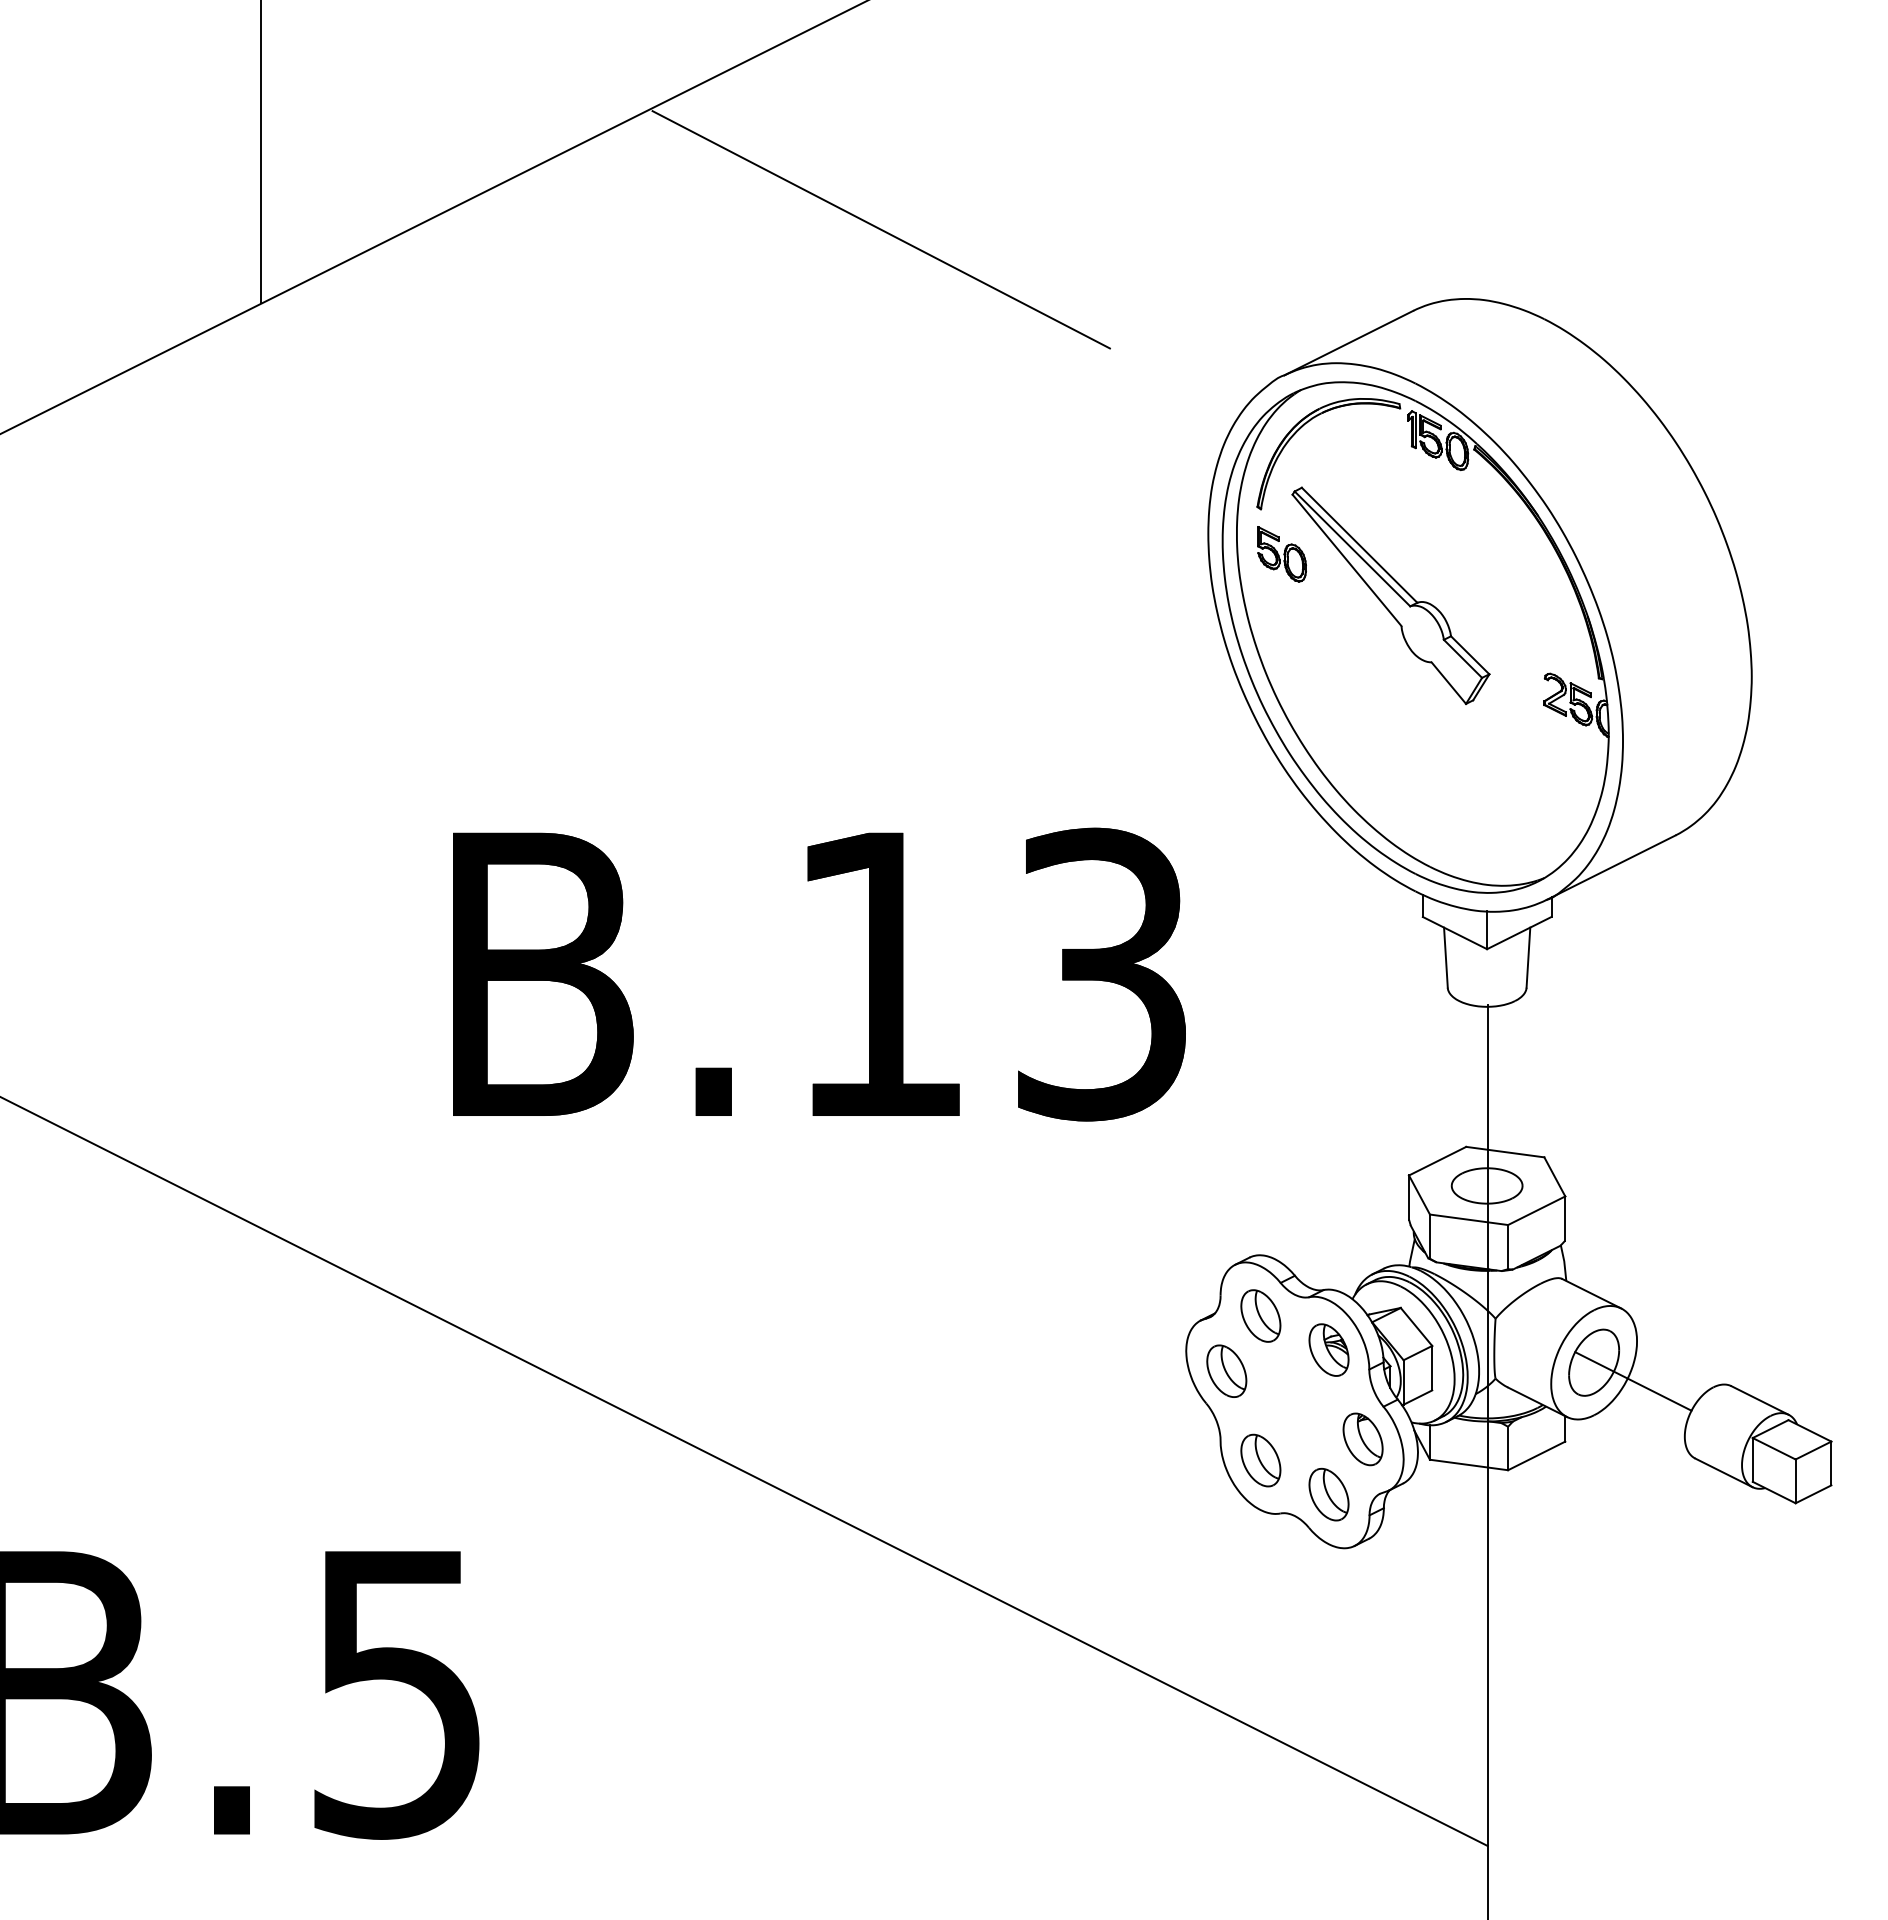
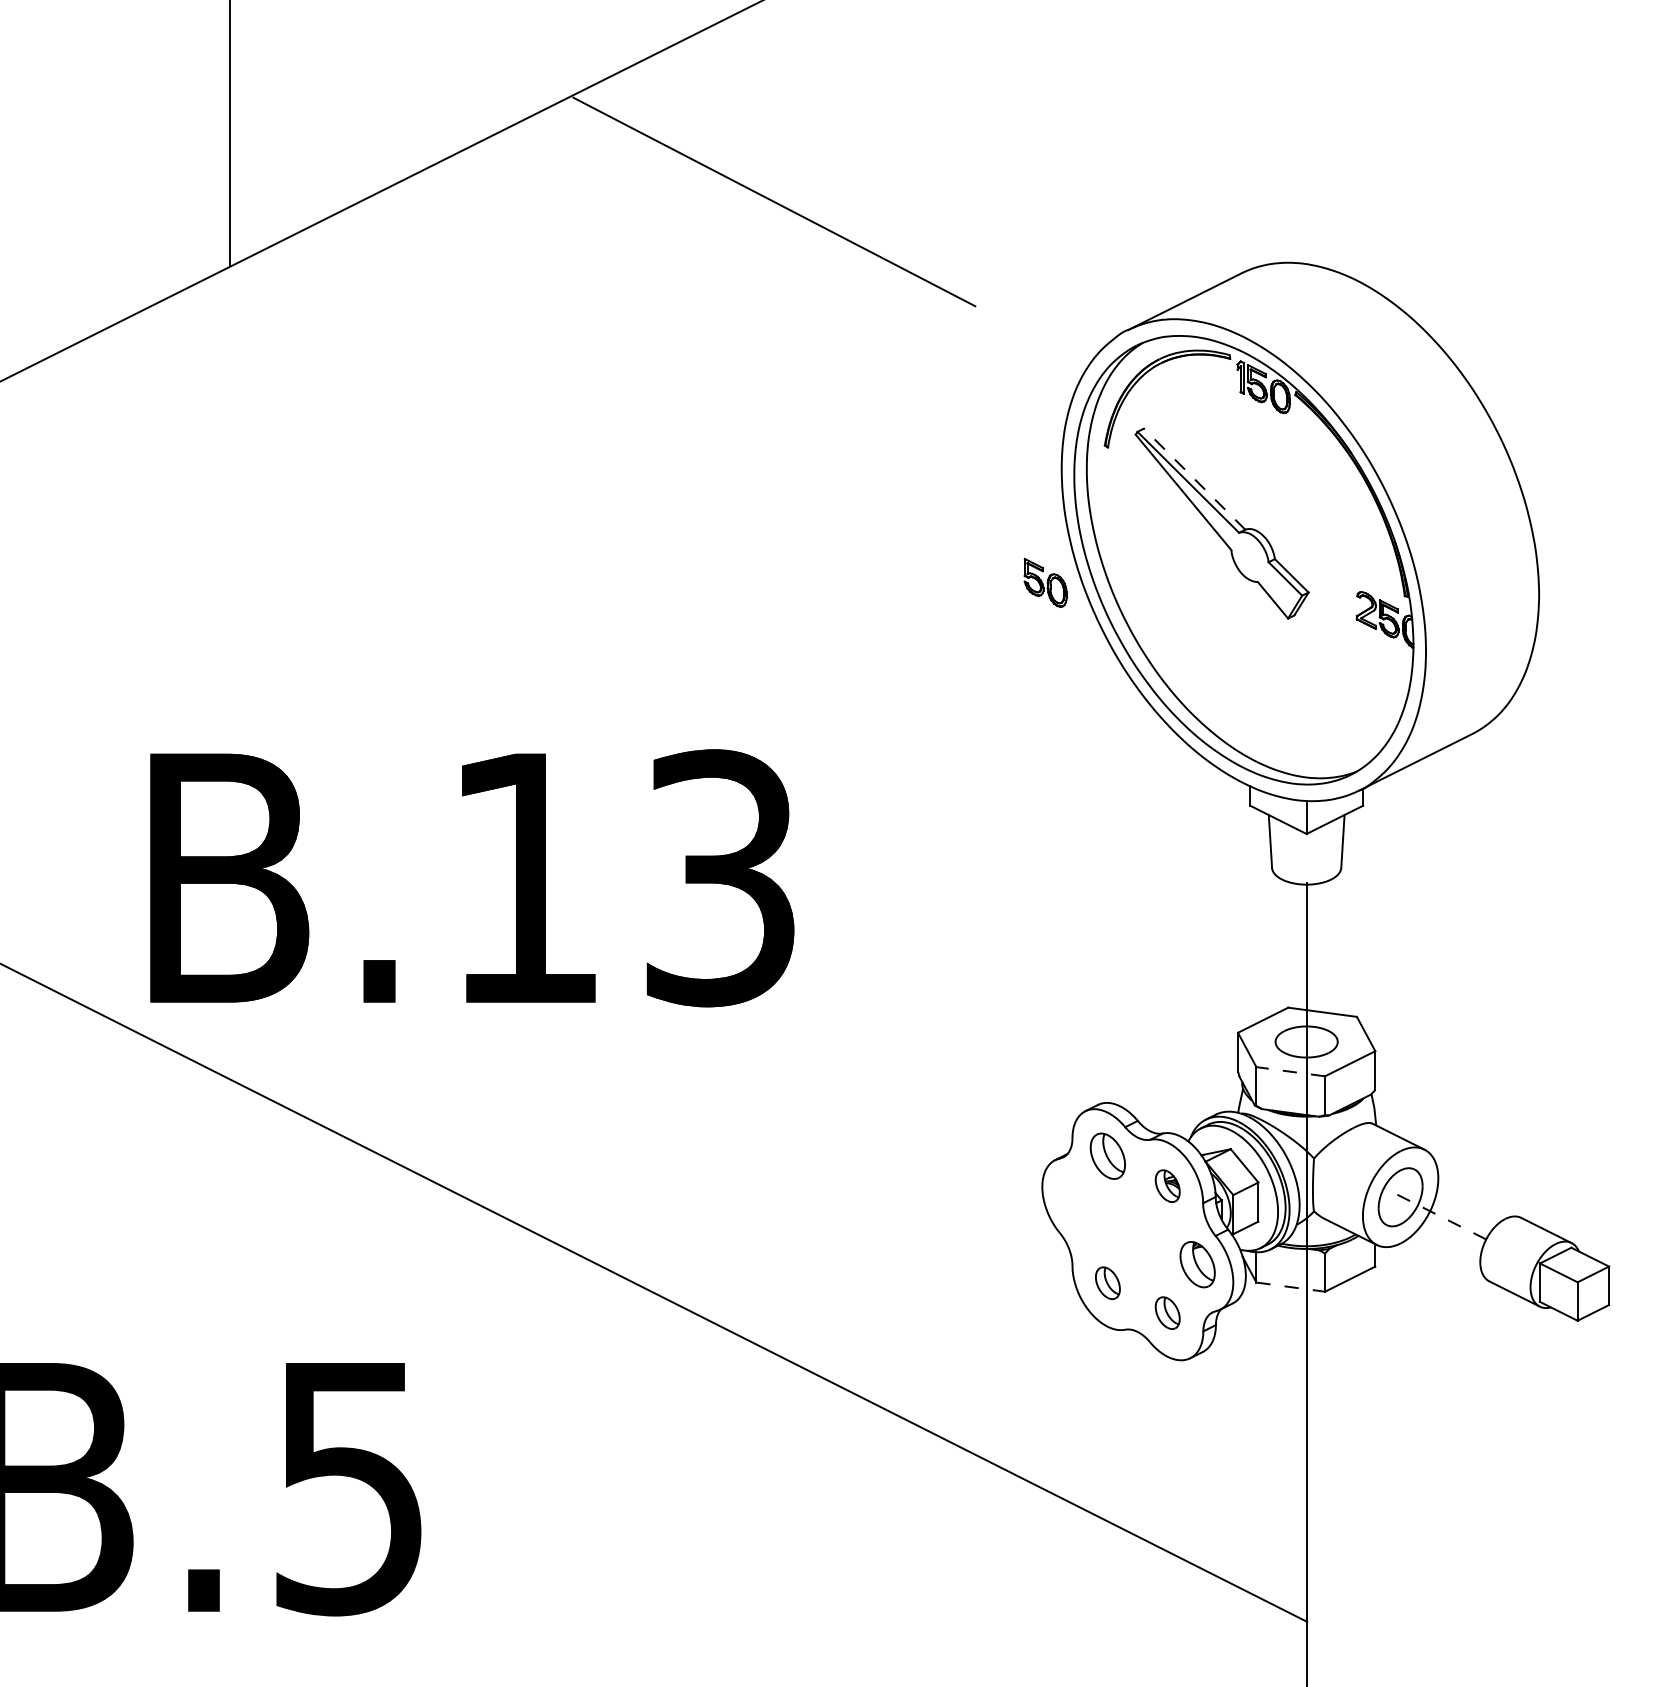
line: (1359, 545) -> (1194, 479), solid -> dashed
part: (1281, 554) -> (1045, 583), moved
text: (819, 974) -> (472, 878), moved
line: (1468, 1219) -> (1290, 1071), solid -> dashed
part: (1328, 1349) -> (1167, 1185), size x0.7
part: (1226, 1370) -> (1077, 1204), removed
line: (1632, 1381) -> (1434, 1213), solid -> dashed
part: (1260, 1460) -> (1107, 1283), size x0.7
line: (1469, 1465) -> (1291, 1287), solid -> dashed
part: (1328, 1494) -> (1167, 1313), size x0.7

